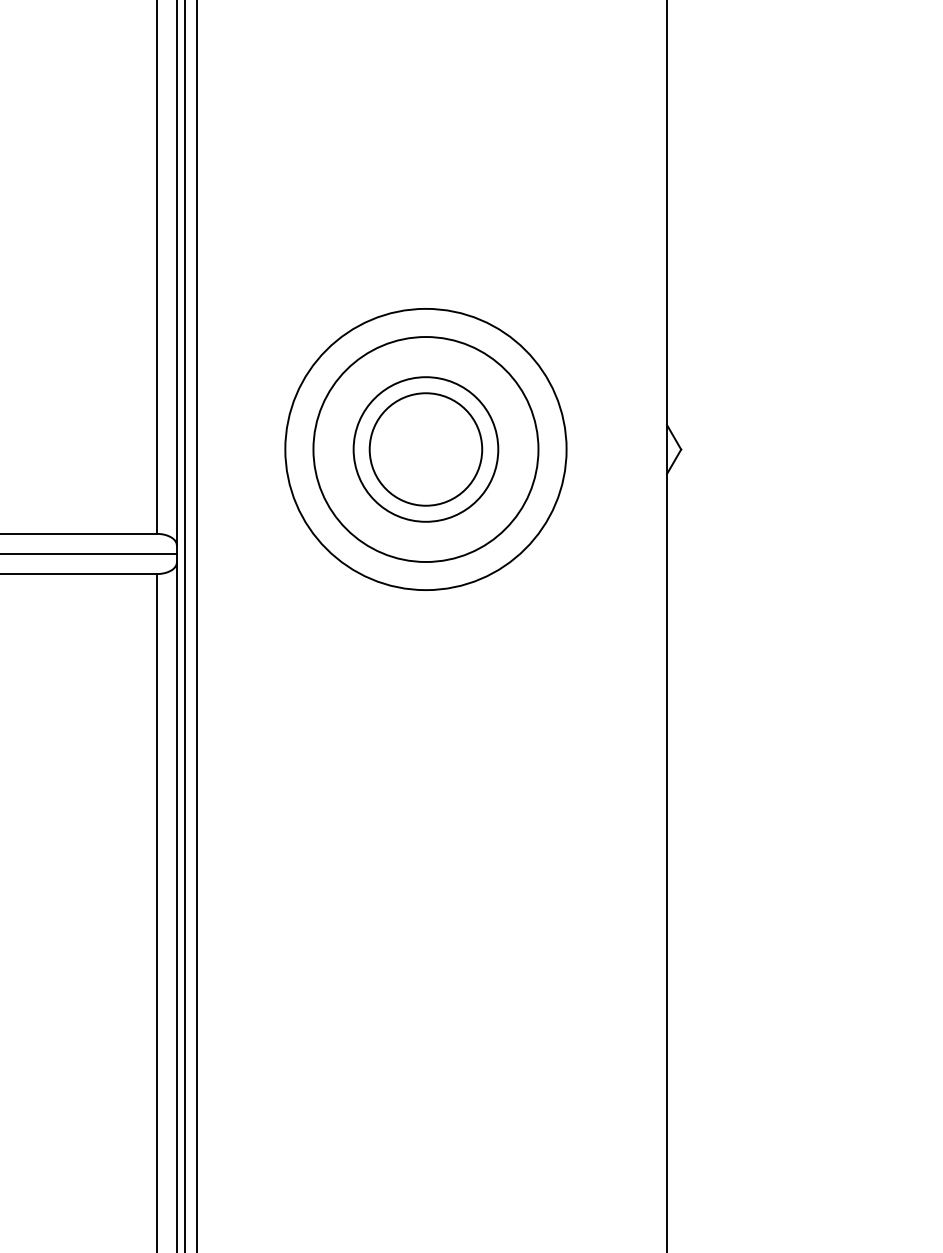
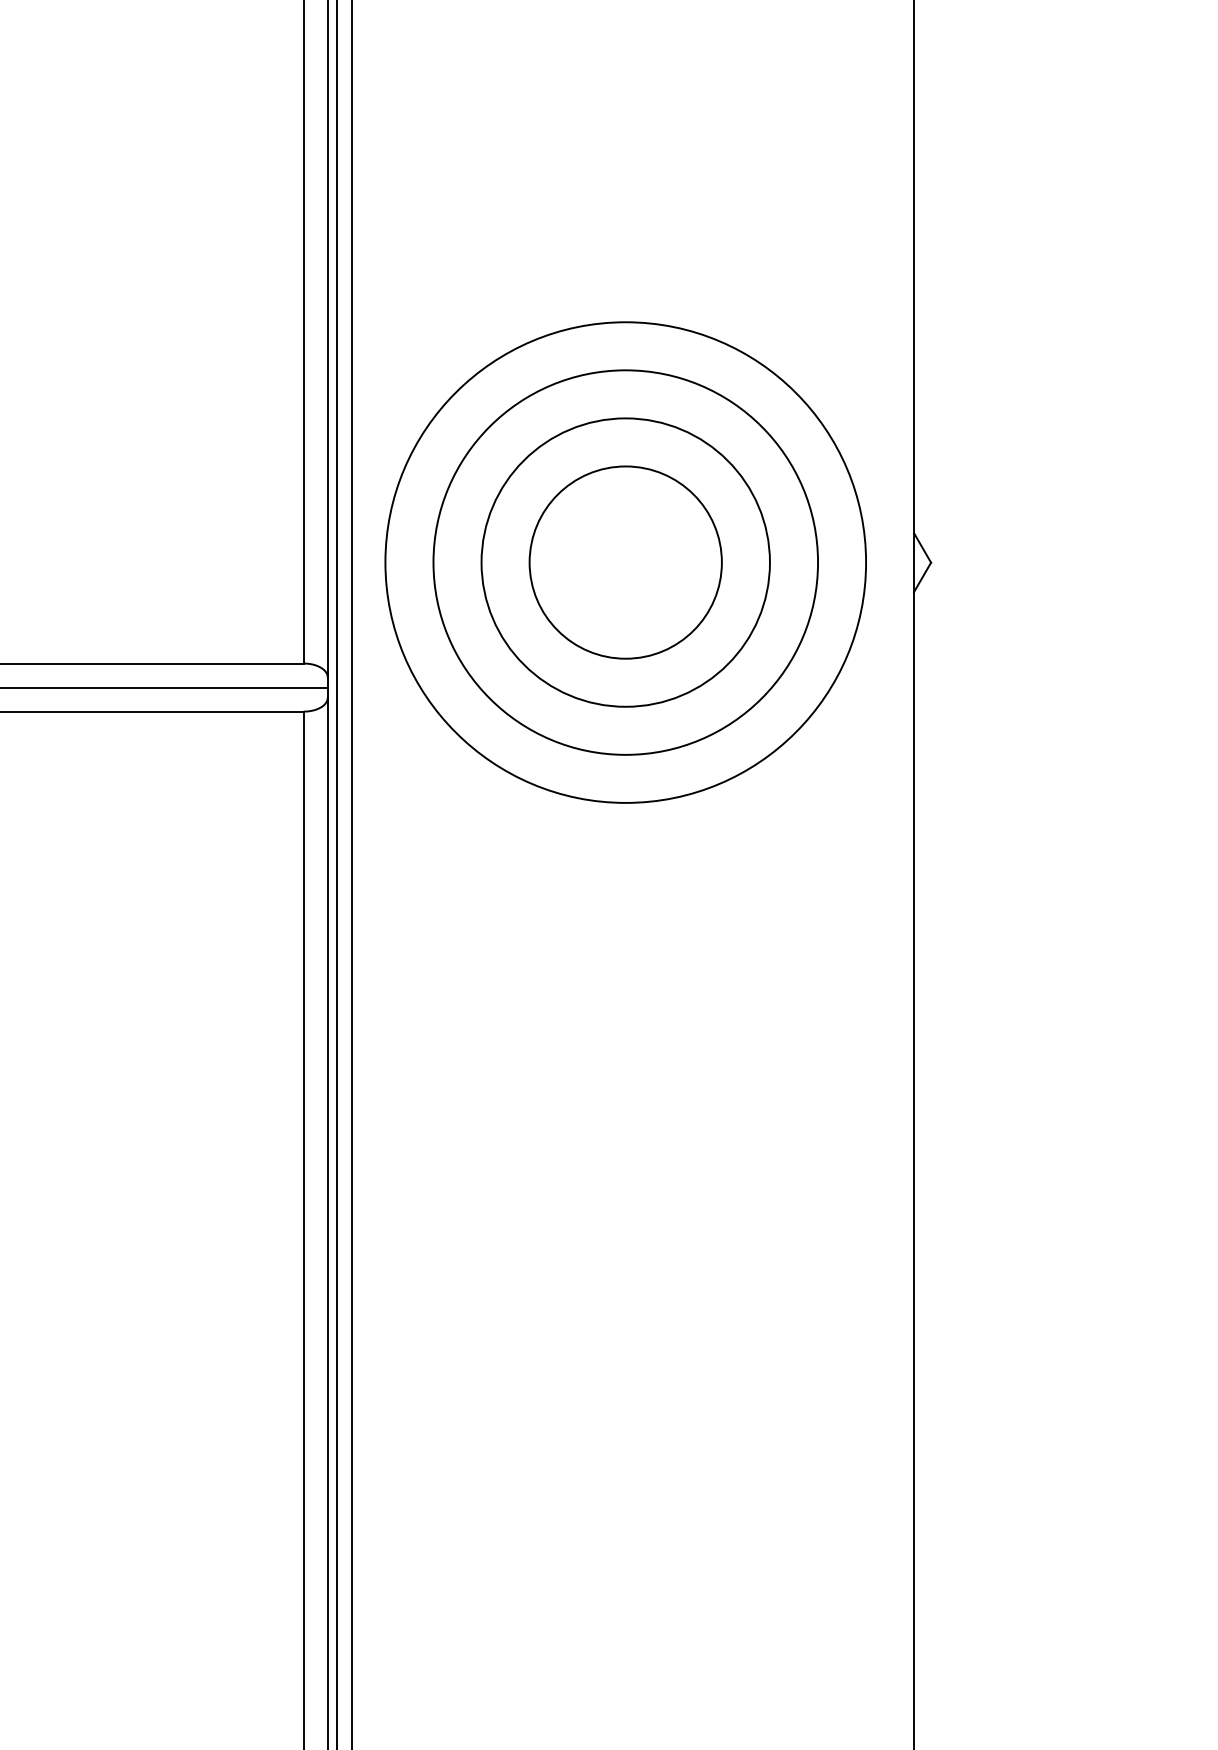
circle: (425, 449) -> (625, 562), size x1.43
circle: (425, 449) -> (625, 562), size x1.43
circle: (425, 449) -> (625, 562), size x1.43
circle: (425, 449) -> (625, 562), size x1.67

